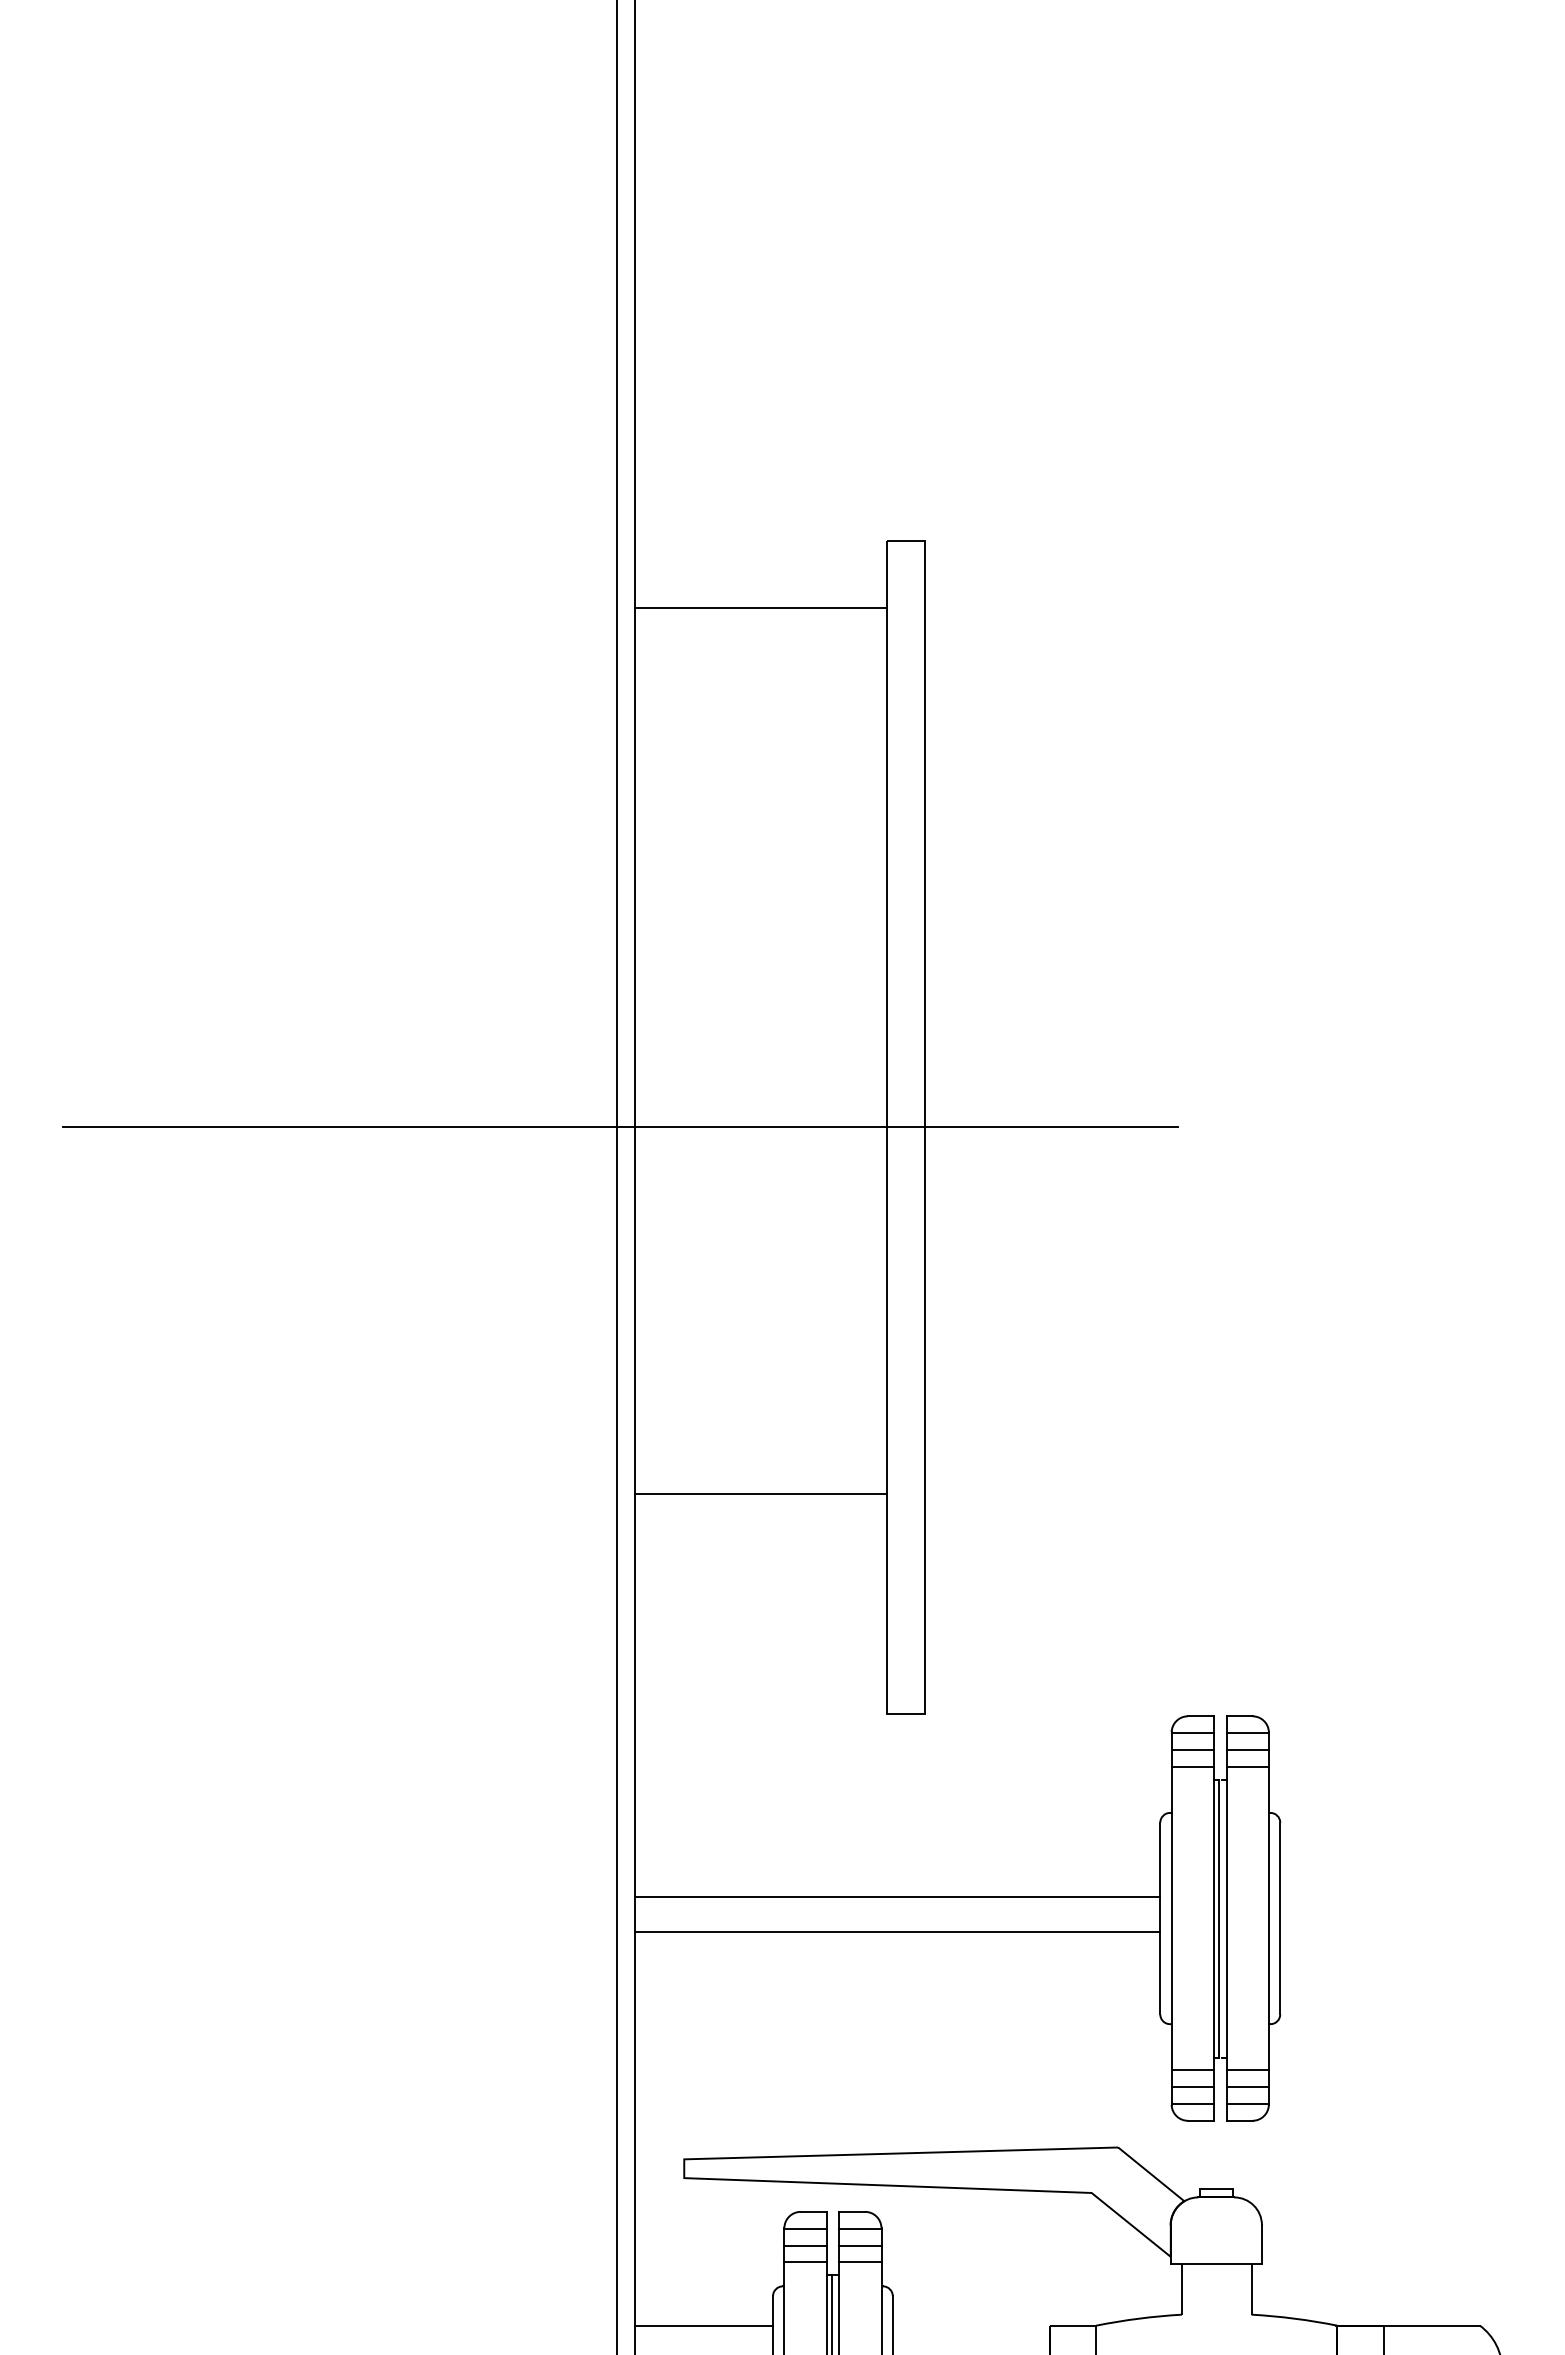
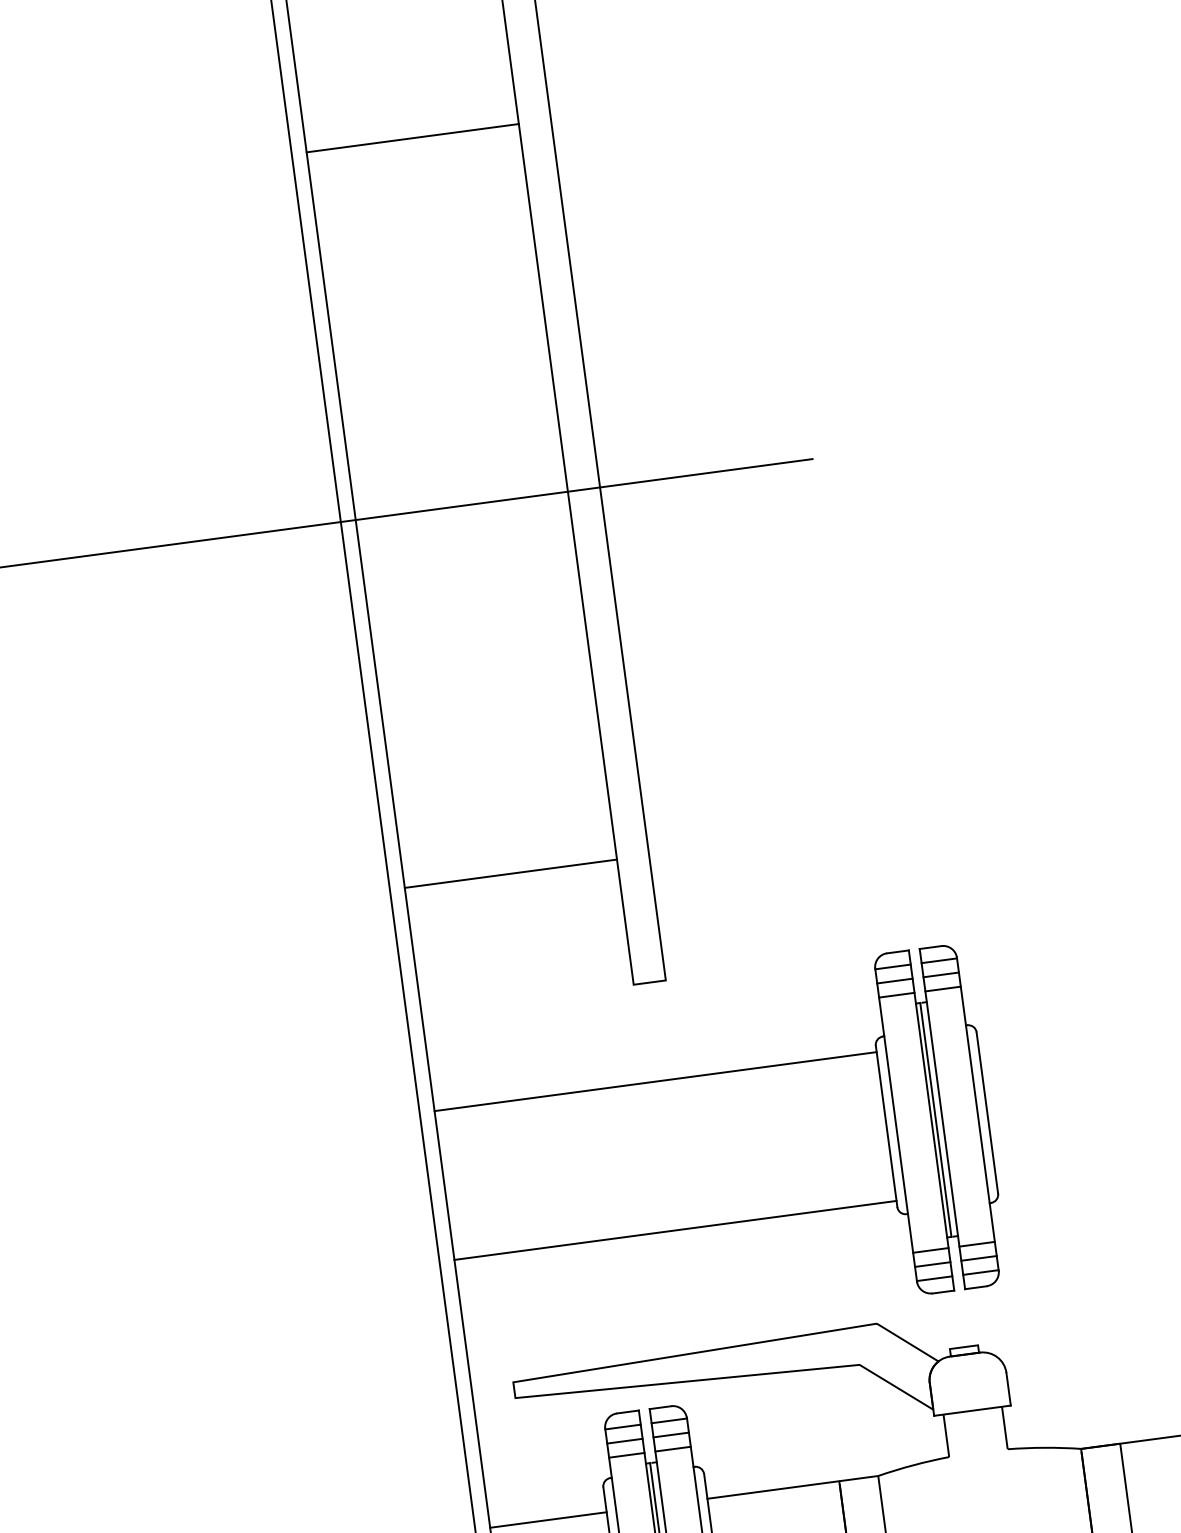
line: (760, 607) -> (412, 137), moved
line: (760, 1493) -> (510, 873), moved
line: (897, 1897) -> (655, 1081), moved
line: (897, 1932) -> (675, 1230), moved
line: (970, 2325) -> (772, 1489), added

